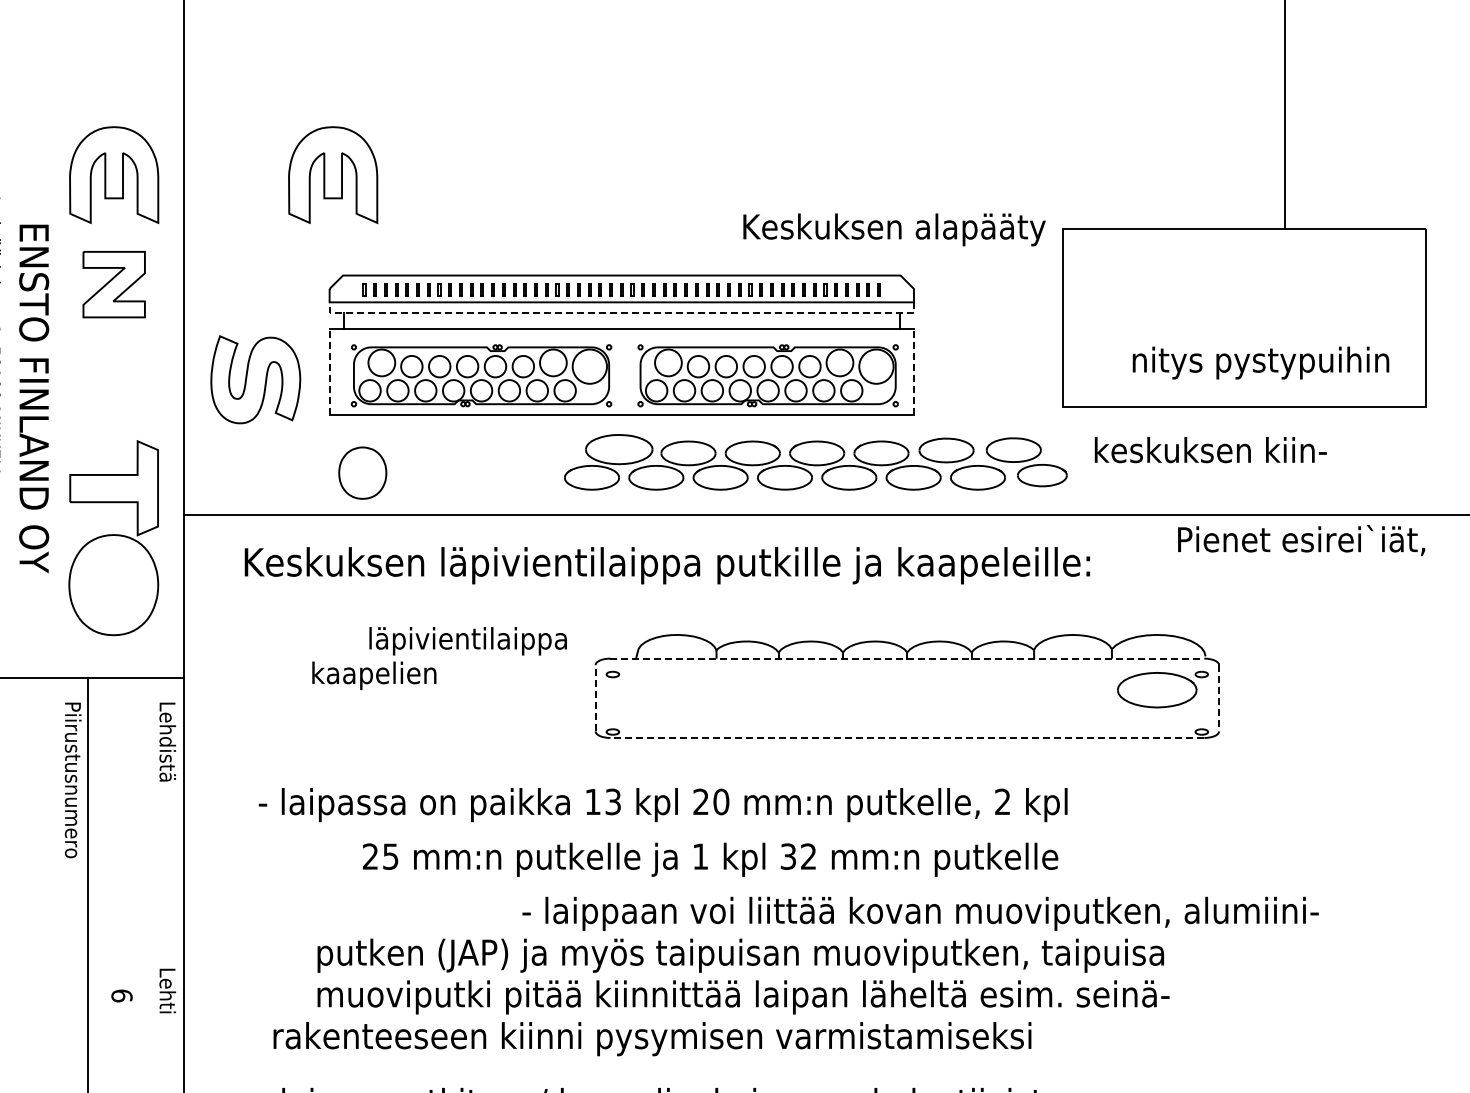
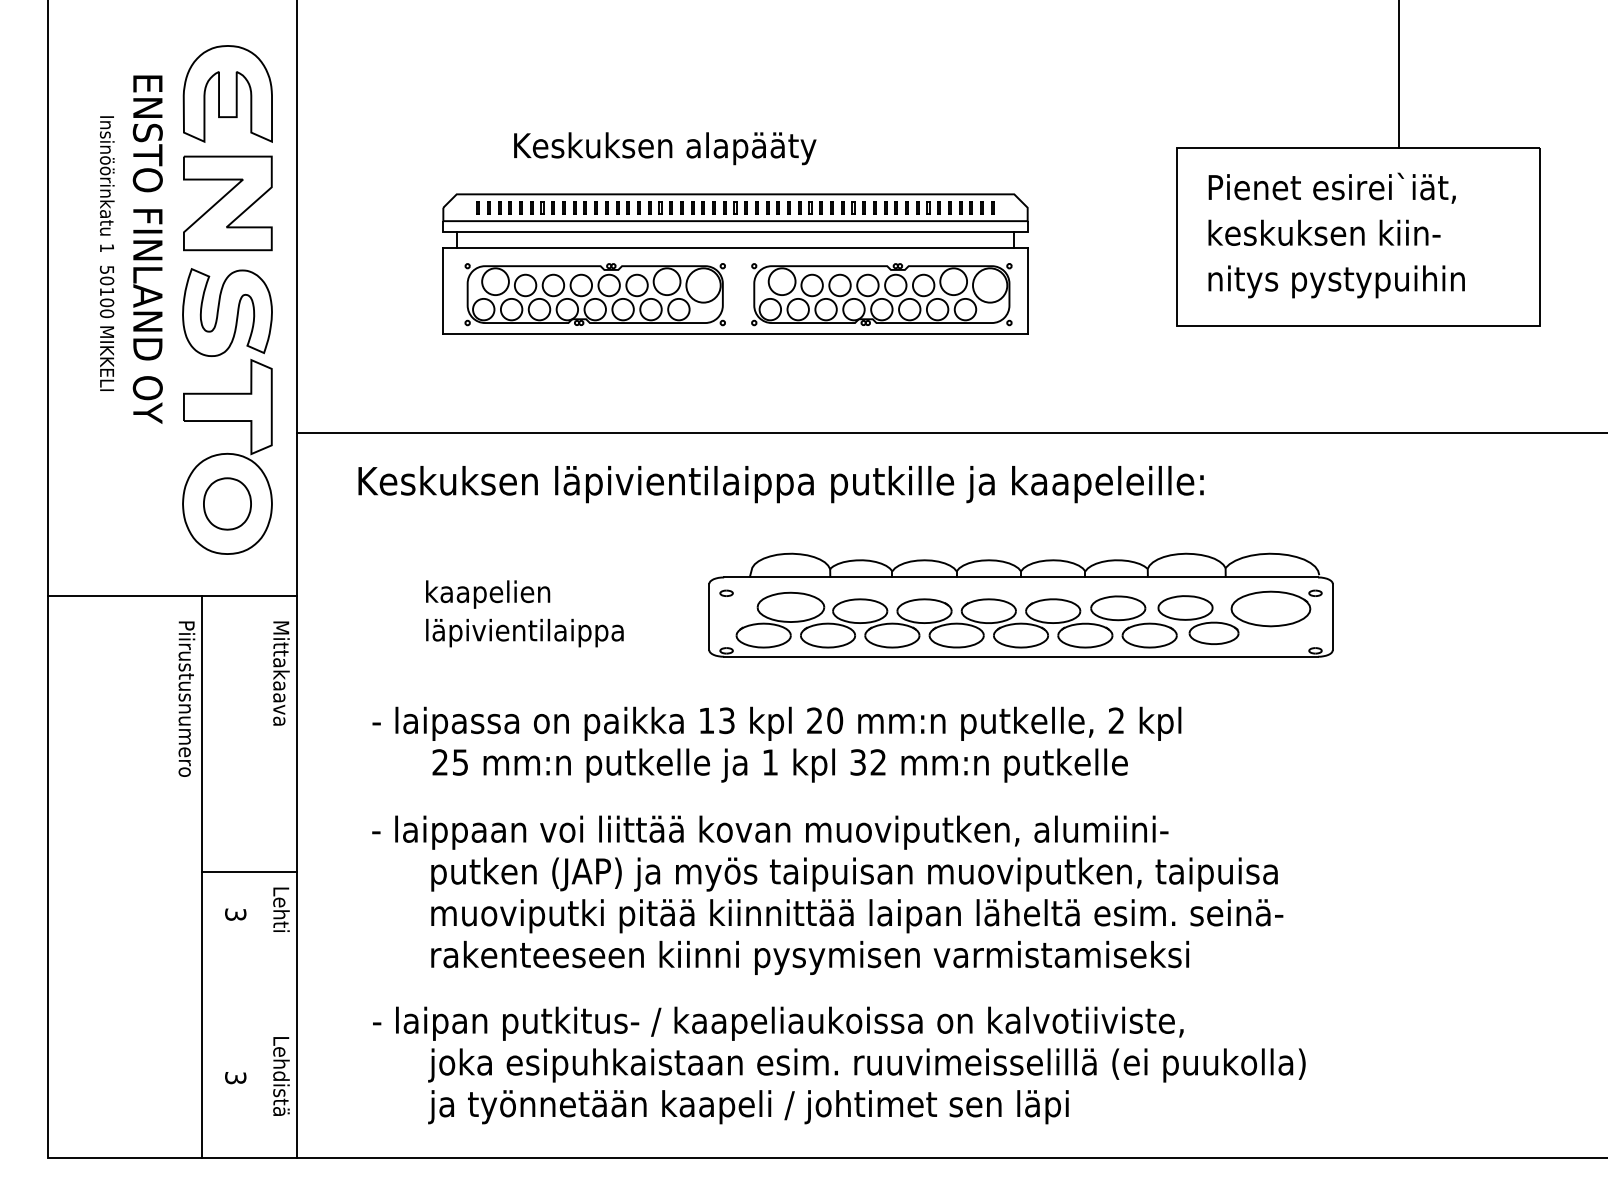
part: (332, 174) -> (446, 93), removed
text: (894, 229) -> (665, 148), moved
part: (113, 284) -> (227, 203), size x1.43
line: (621, 312) -> (735, 231), dashed -> solid
text: (1260, 362) -> (1336, 281), moved
line: (329, 371) -> (443, 290), dashed -> solid
line: (913, 371) -> (1027, 290), dashed -> solid
part: (255, 379) -> (227, 312), moved
text: (33, 398) -> (147, 249), moved
text: (1210, 449) -> (1324, 232), moved
part: (815, 461) -> (987, 619), moved
part: (362, 472) -> (227, 503), moved
text: (1300, 539) -> (1331, 187), moved
text: (467, 640) -> (524, 632), moved
line: (907, 658) -> (1021, 577), dashed -> solid
line: (595, 697) -> (709, 616), dashed -> solid
line: (1218, 698) -> (1332, 617), dashed -> solid
line: (907, 737) -> (1021, 656), dashed -> solid
text: (167, 755) -> (281, 674), Lehdistä -> Mittakaava
text: (709, 859) -> (779, 765), moved
text: (920, 913) -> (770, 832), moved
line: (135, 953) -> (249, 872), added
text: (121, 995) -> (235, 914), 6 -> 3
text: (651, 1038) -> (809, 957), moved

